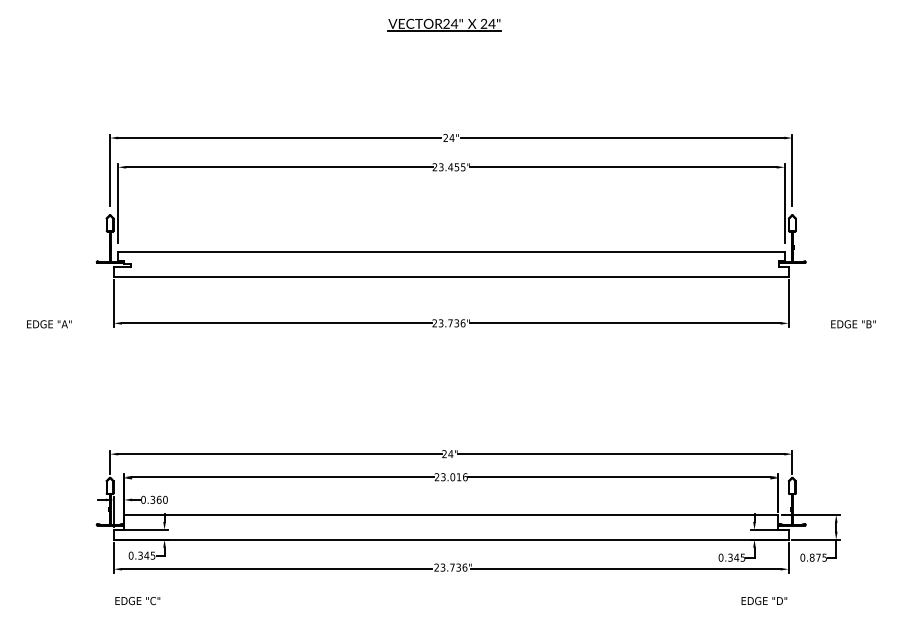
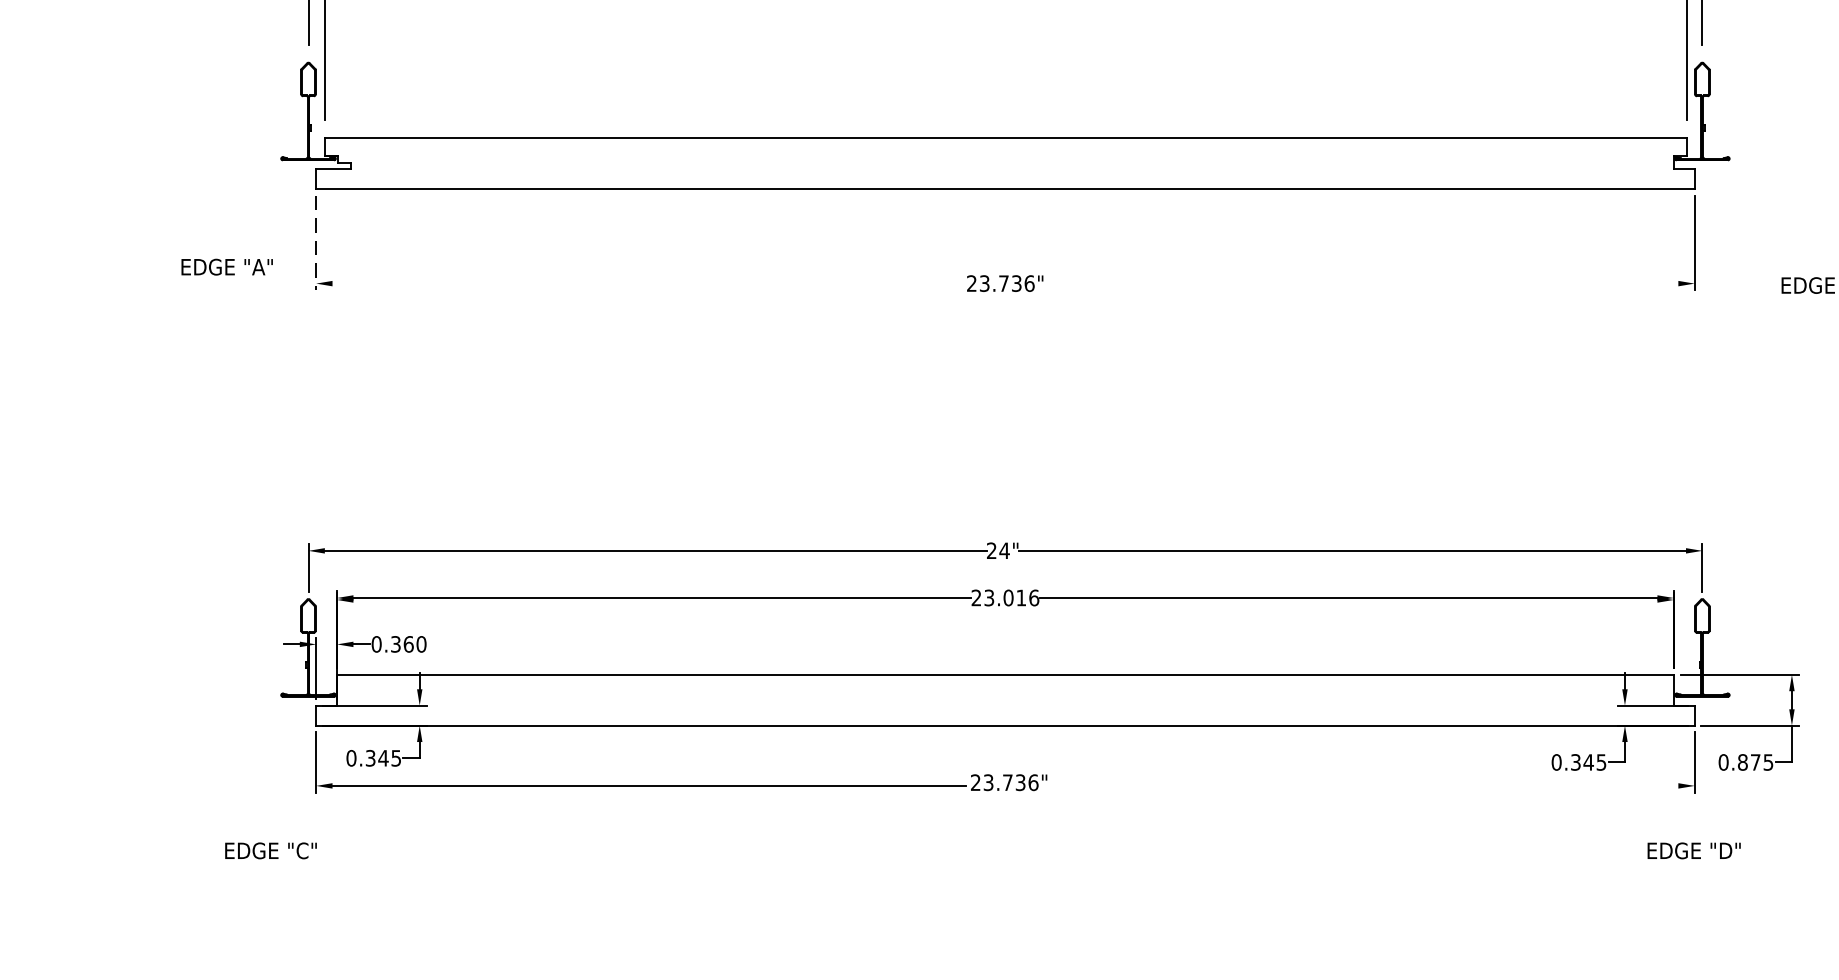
line: (113, 304) -> (315, 245), solid -> dashed
line: (276, 323) -> (648, 283), removed
line: (625, 323) -> (1361, 283), removed
text: (49, 324) -> (227, 267), moved
line: (625, 569) -> (1361, 786), removed
text: (137, 601) -> (270, 851), moved
text: (764, 601) -> (1694, 851), moved

